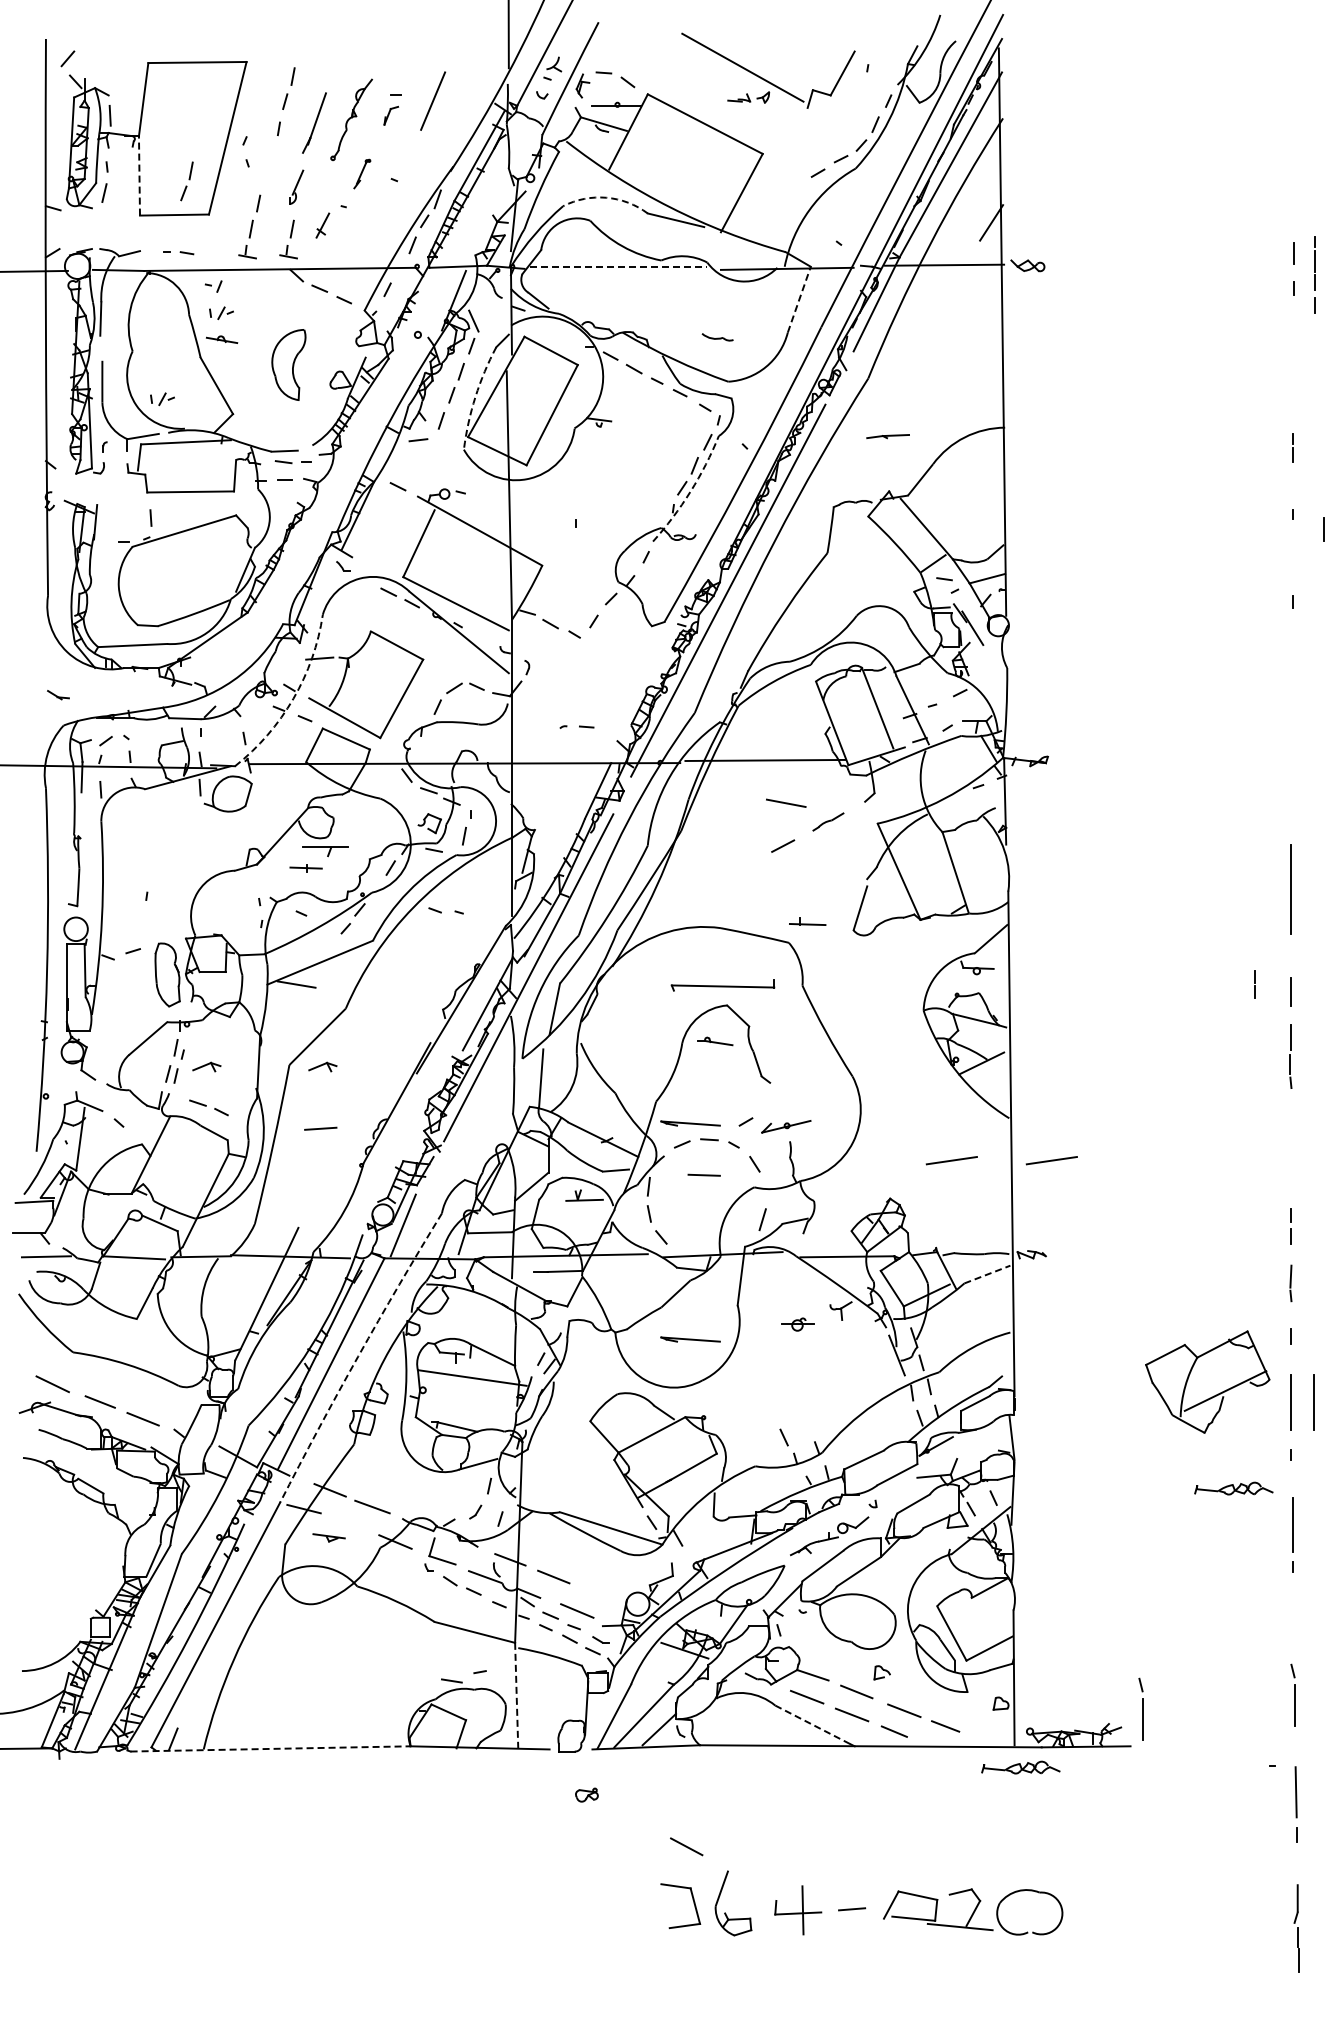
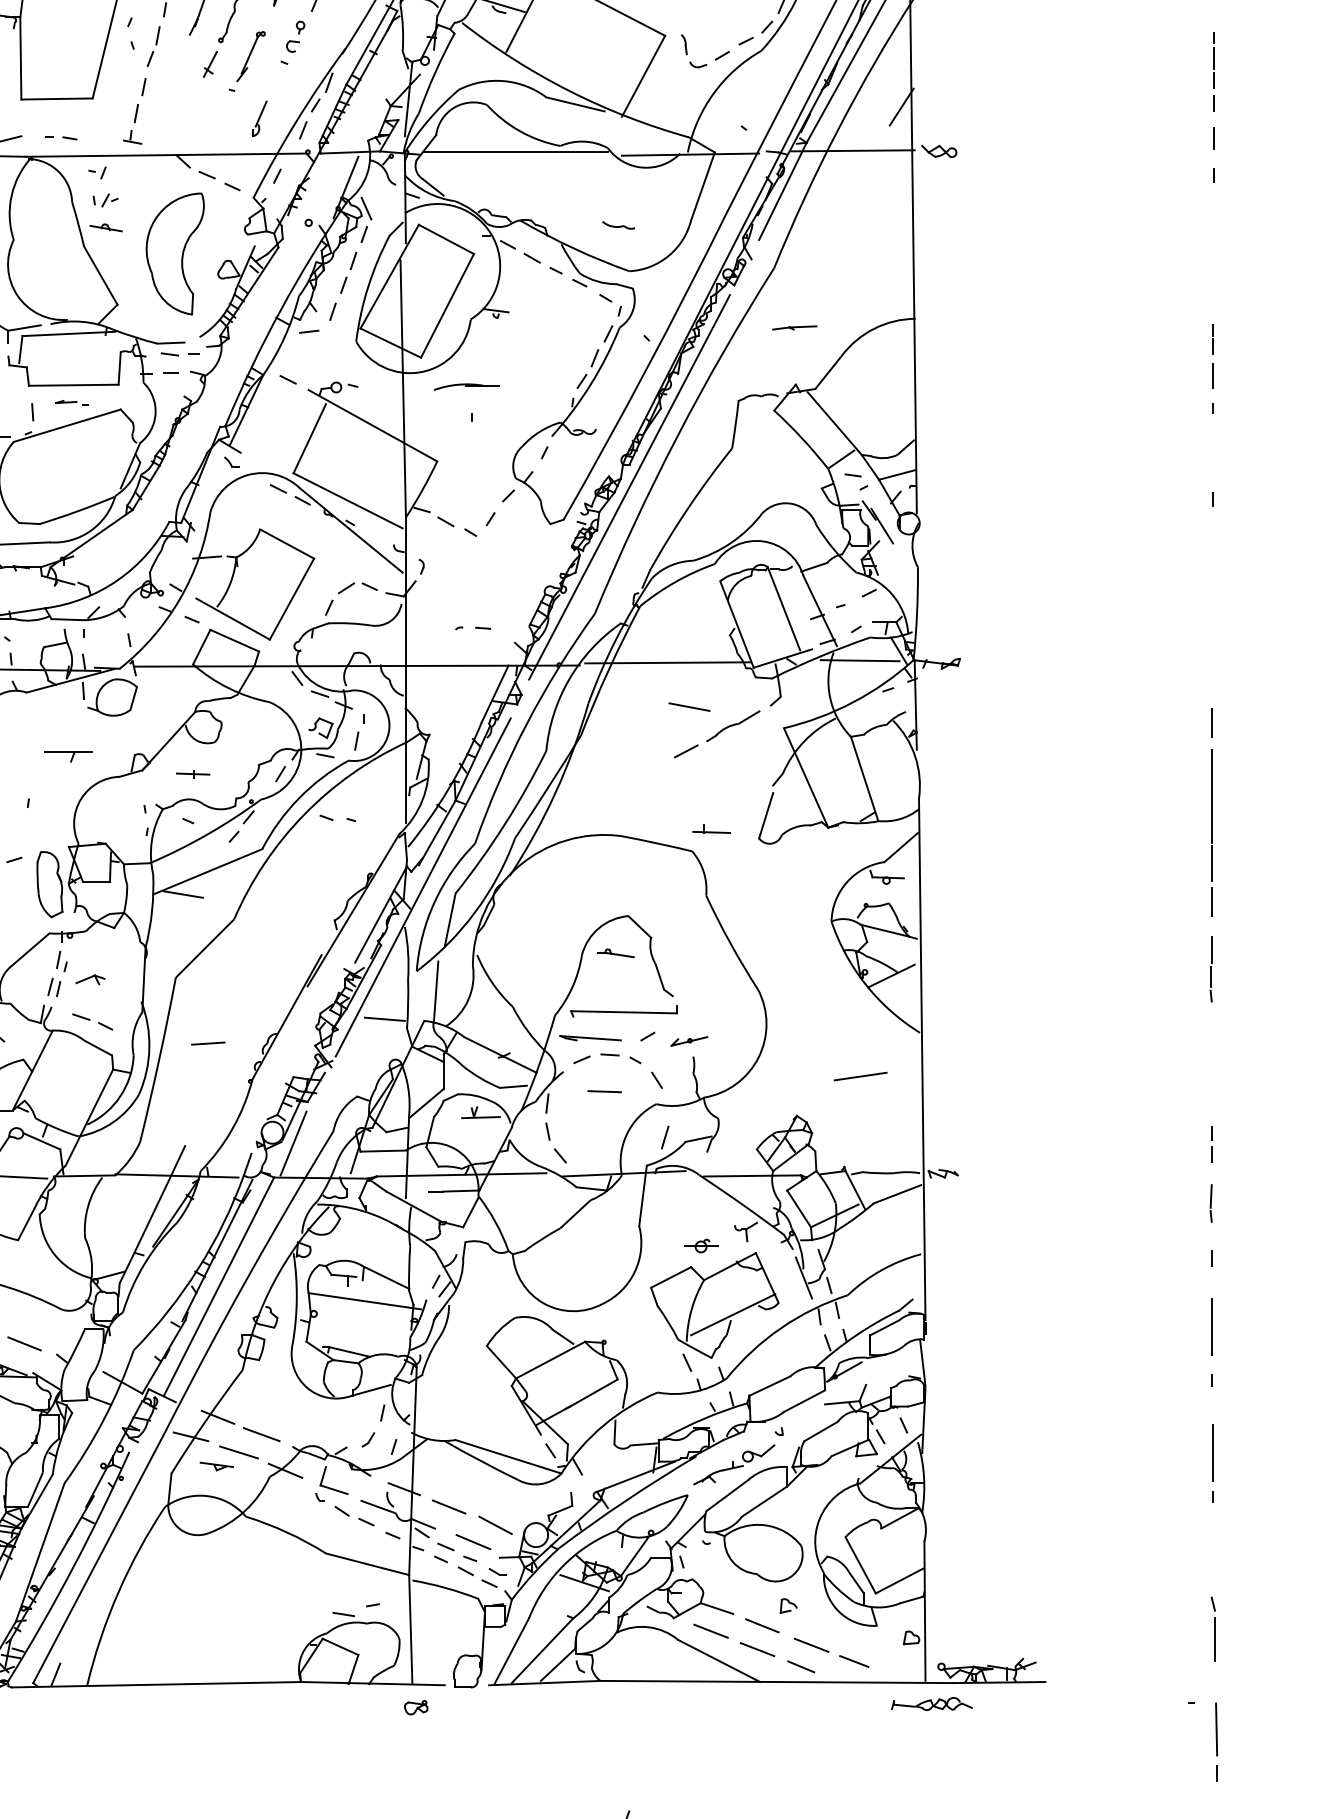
part: (405, 154) -> (295, 36), added
part: (790, 168) -> (693, 50), added
part: (362, 173) -> (251, 56), size x1.67
line: (139, 175) -> (20, 58), dashed -> solid
part: (186, 181) -> (153, 46), moved
part: (296, 186) -> (259, 118), moved
arc: (606, 197) -> (503, 80), dashed -> solid
part: (322, 225) -> (210, 64), moved
part: (288, 239) -> (174, 124), removed
line: (618, 266) -> (516, 152), dashed -> solid
line: (1314, 274) -> (1213, 71), moved
line: (799, 299) -> (703, 186), dashed -> solid
part: (288, 364) -> (174, 253), size x1.67
arc: (475, 396) -> (368, 286), dashed -> solid
part: (162, 399) -> (44, 289), removed
arc: (690, 491) -> (590, 384), dashed -> solid
part: (570, 493) -> (466, 386), added
part: (188, 508) -> (71, 402), added
line: (1323, 529) -> (1212, 376), moved
arc: (293, 698) -> (180, 598), dashed -> solid
line: (951, 757) -> (860, 659), added
part: (828, 821) -> (733, 725), size x1.67
part: (325, 851) -> (68, 756), moved
line: (1291, 954) -> (1211, 863), added
line: (1254, 983) -> (1210, 721), moved
part: (722, 985) -> (623, 1011), moved
part: (322, 1066) -> (210, 979), removed
line: (491, 1104) -> (384, 1018), added
part: (785, 1126) -> (688, 1041), size x0.71
line: (1051, 1160) -> (963, 1076), removed
line: (987, 1274) -> (897, 1194), dashed -> solid
part: (690, 1339) -> (590, 1261), removed
arc: (358, 1356) -> (247, 1279), dashed -> solid
part: (1213, 1395) -> (720, 1319), moved
line: (1313, 1402) -> (1234, 1326), removed
part: (1233, 1488) -> (1151, 1415), removed
line: (350, 1524) -> (238, 1452), added
line: (516, 1695) -> (410, 1629), dashed -> solid
part: (1140, 1708) -> (1055, 1642), removed
line: (813, 1725) -> (717, 1660), dashed -> solid
line: (271, 1748) -> (157, 1684), dashed -> solid
part: (586, 1794) -> (415, 1707), moved
line: (686, 1846) -> (495, 1525), moved

